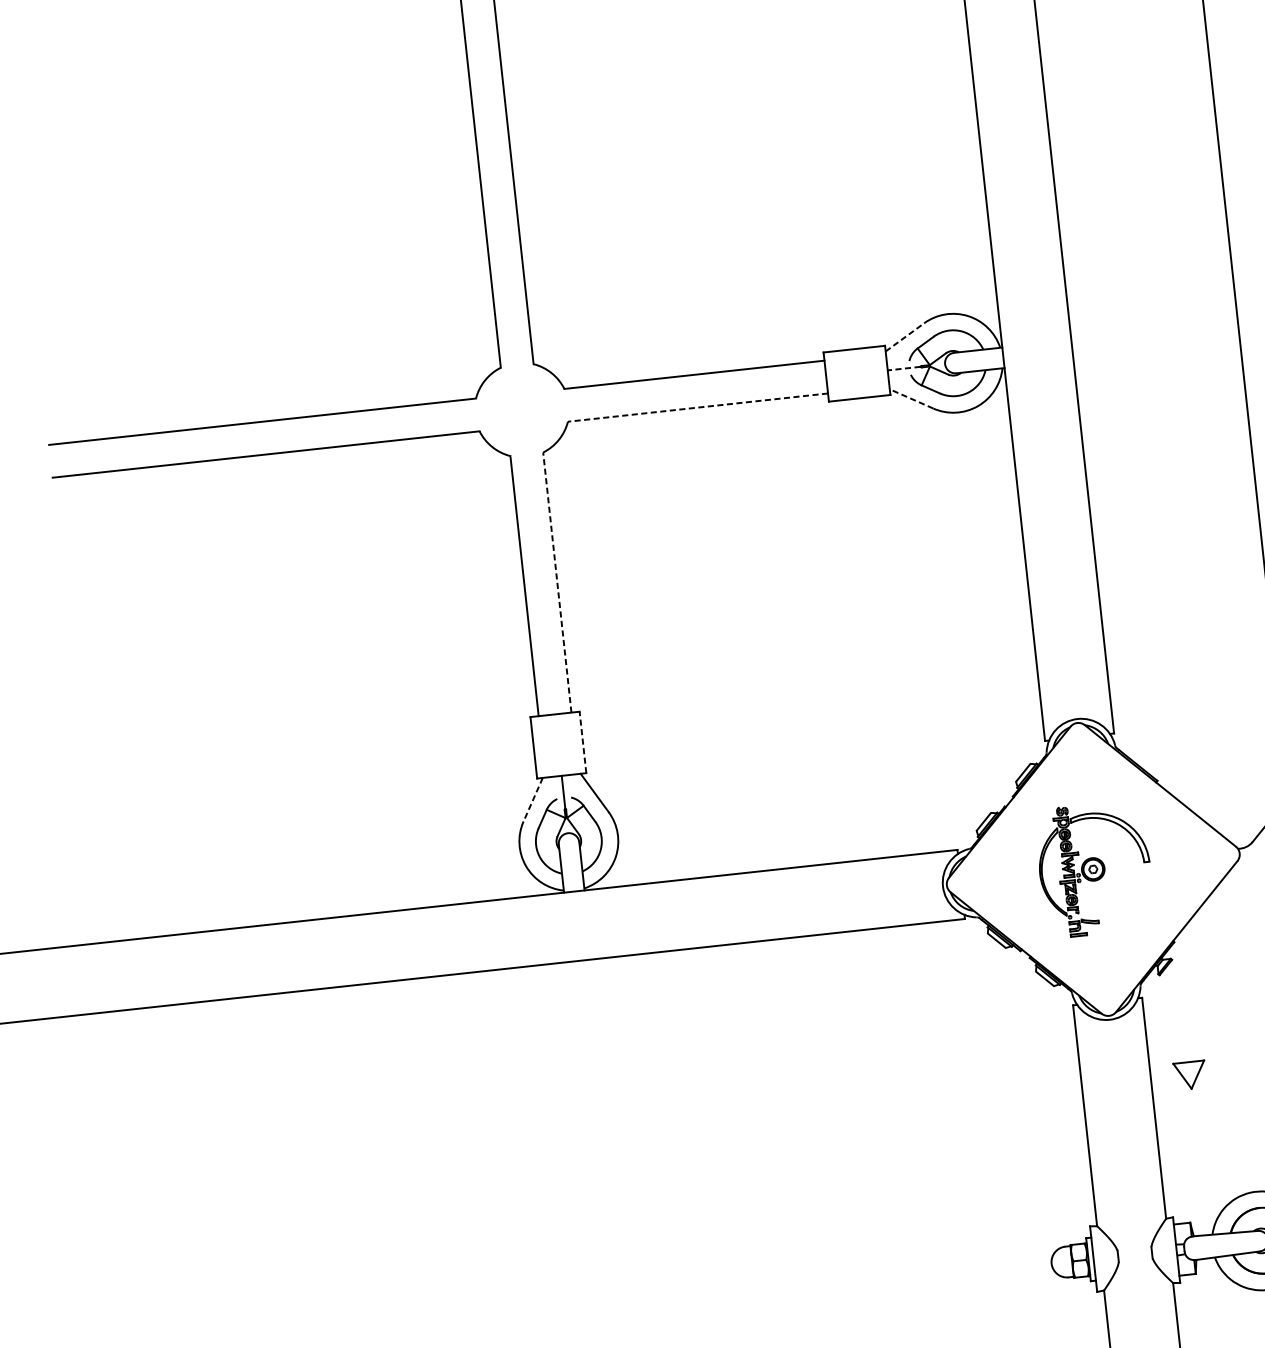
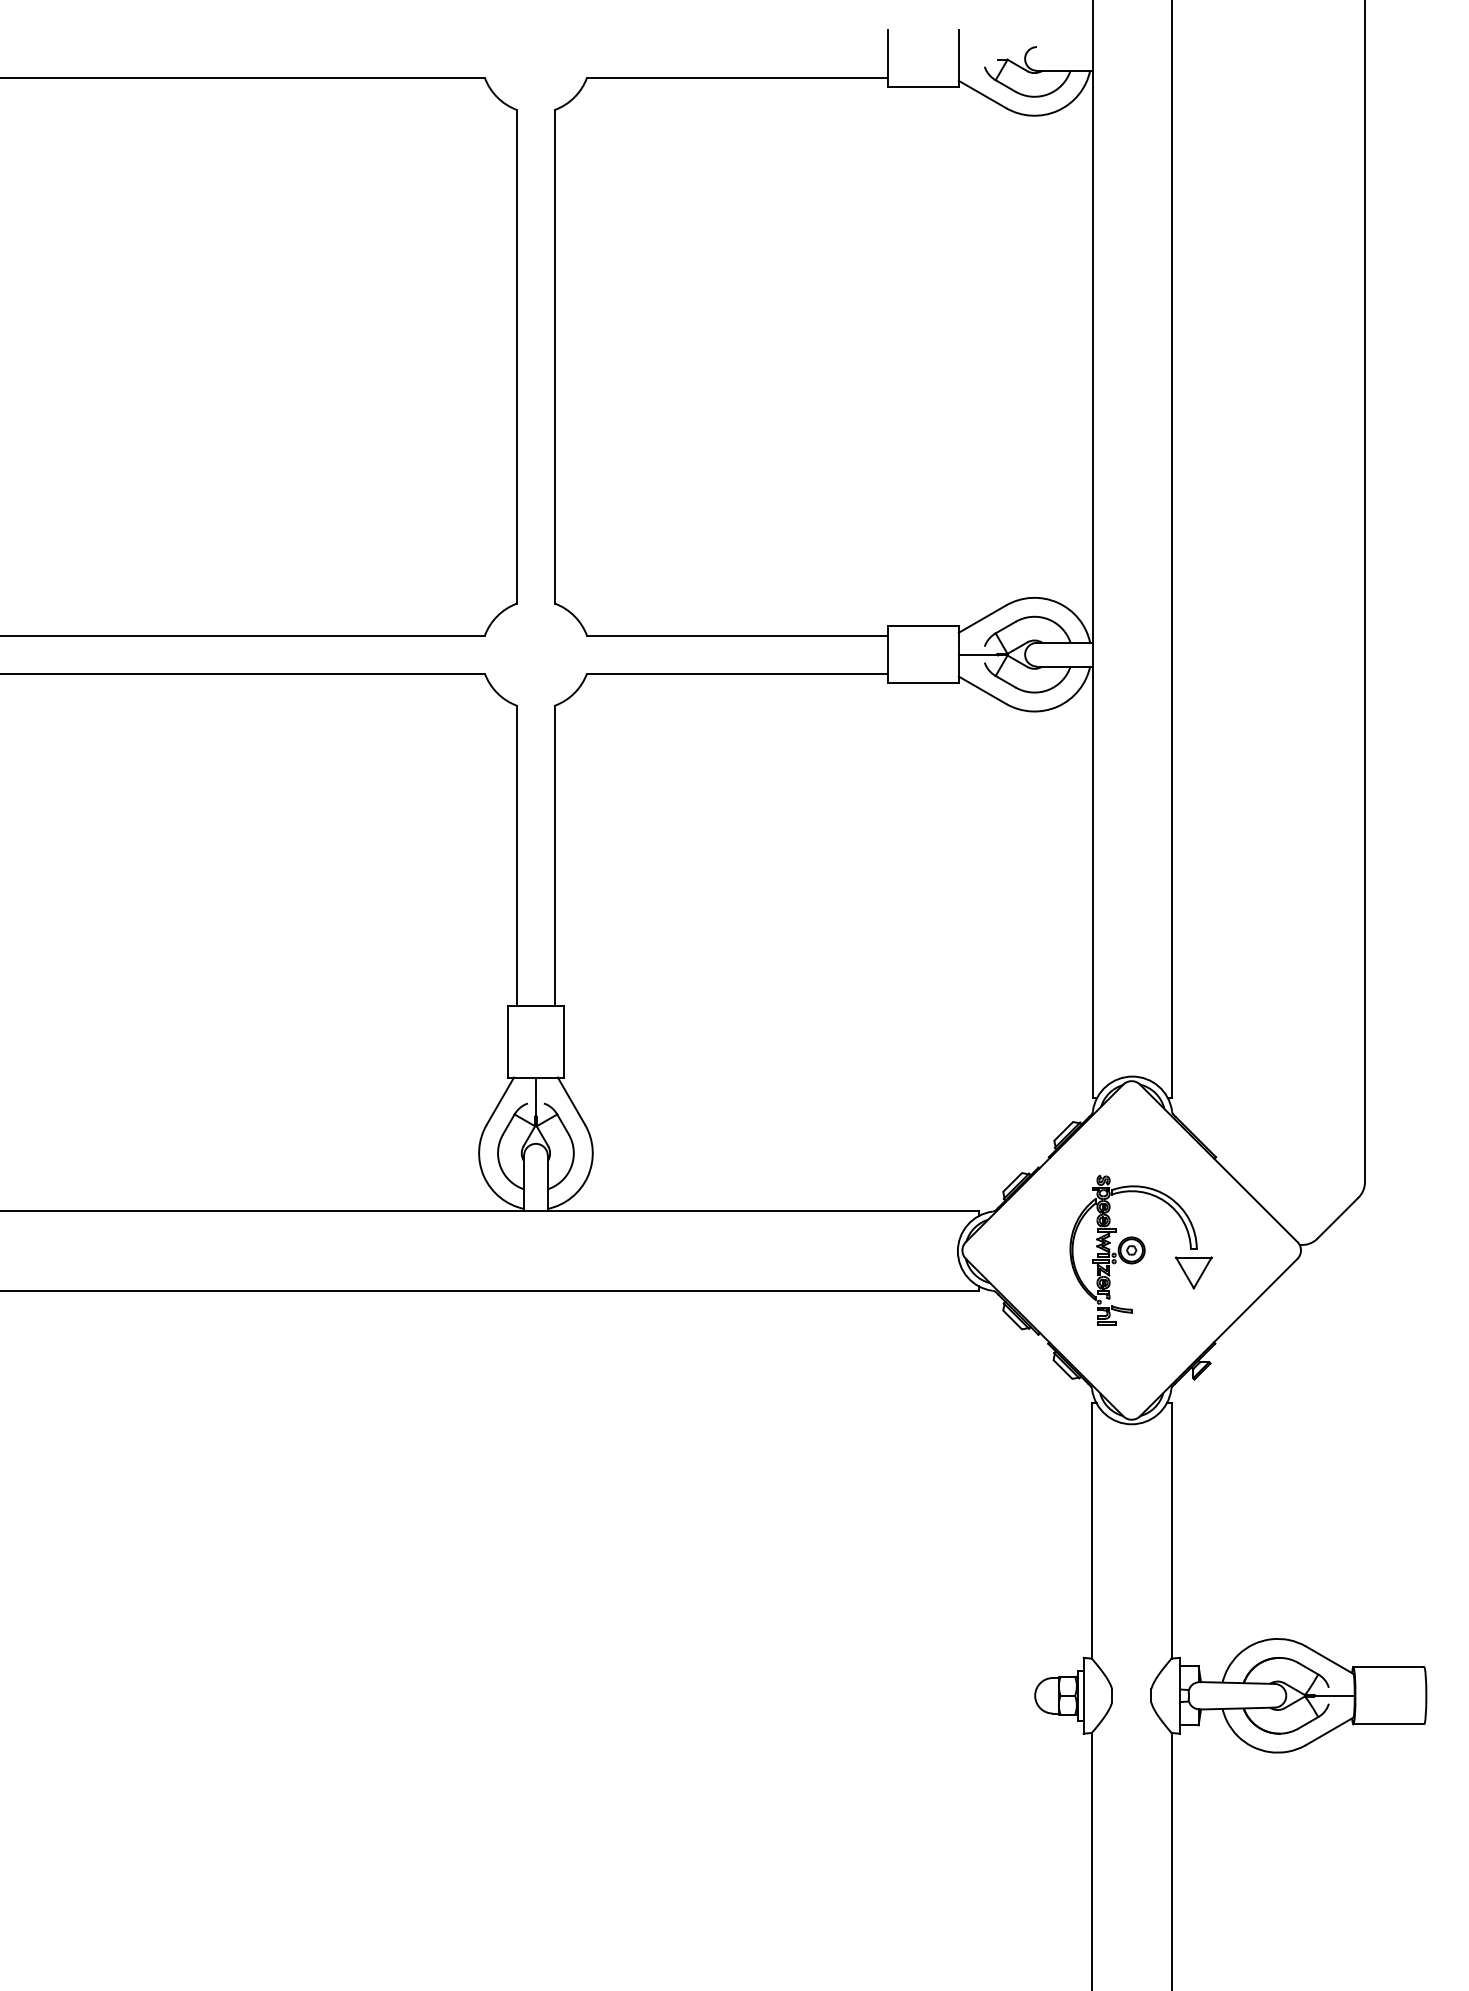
line: (904, 336) -> (982, 618), dashed -> solid
line: (903, 368) -> (977, 654), dashed -> solid
line: (911, 398) -> (982, 689), dashed -> solid
line: (697, 407) -> (736, 673), dashed -> solid
line: (556, 582) -> (554, 855), dashed -> solid
line: (583, 742) -> (564, 1041), dashed -> solid
line: (533, 799) -> (500, 1101), dashed -> solid
part: (1189, 1075) -> (1193, 1272), moved

